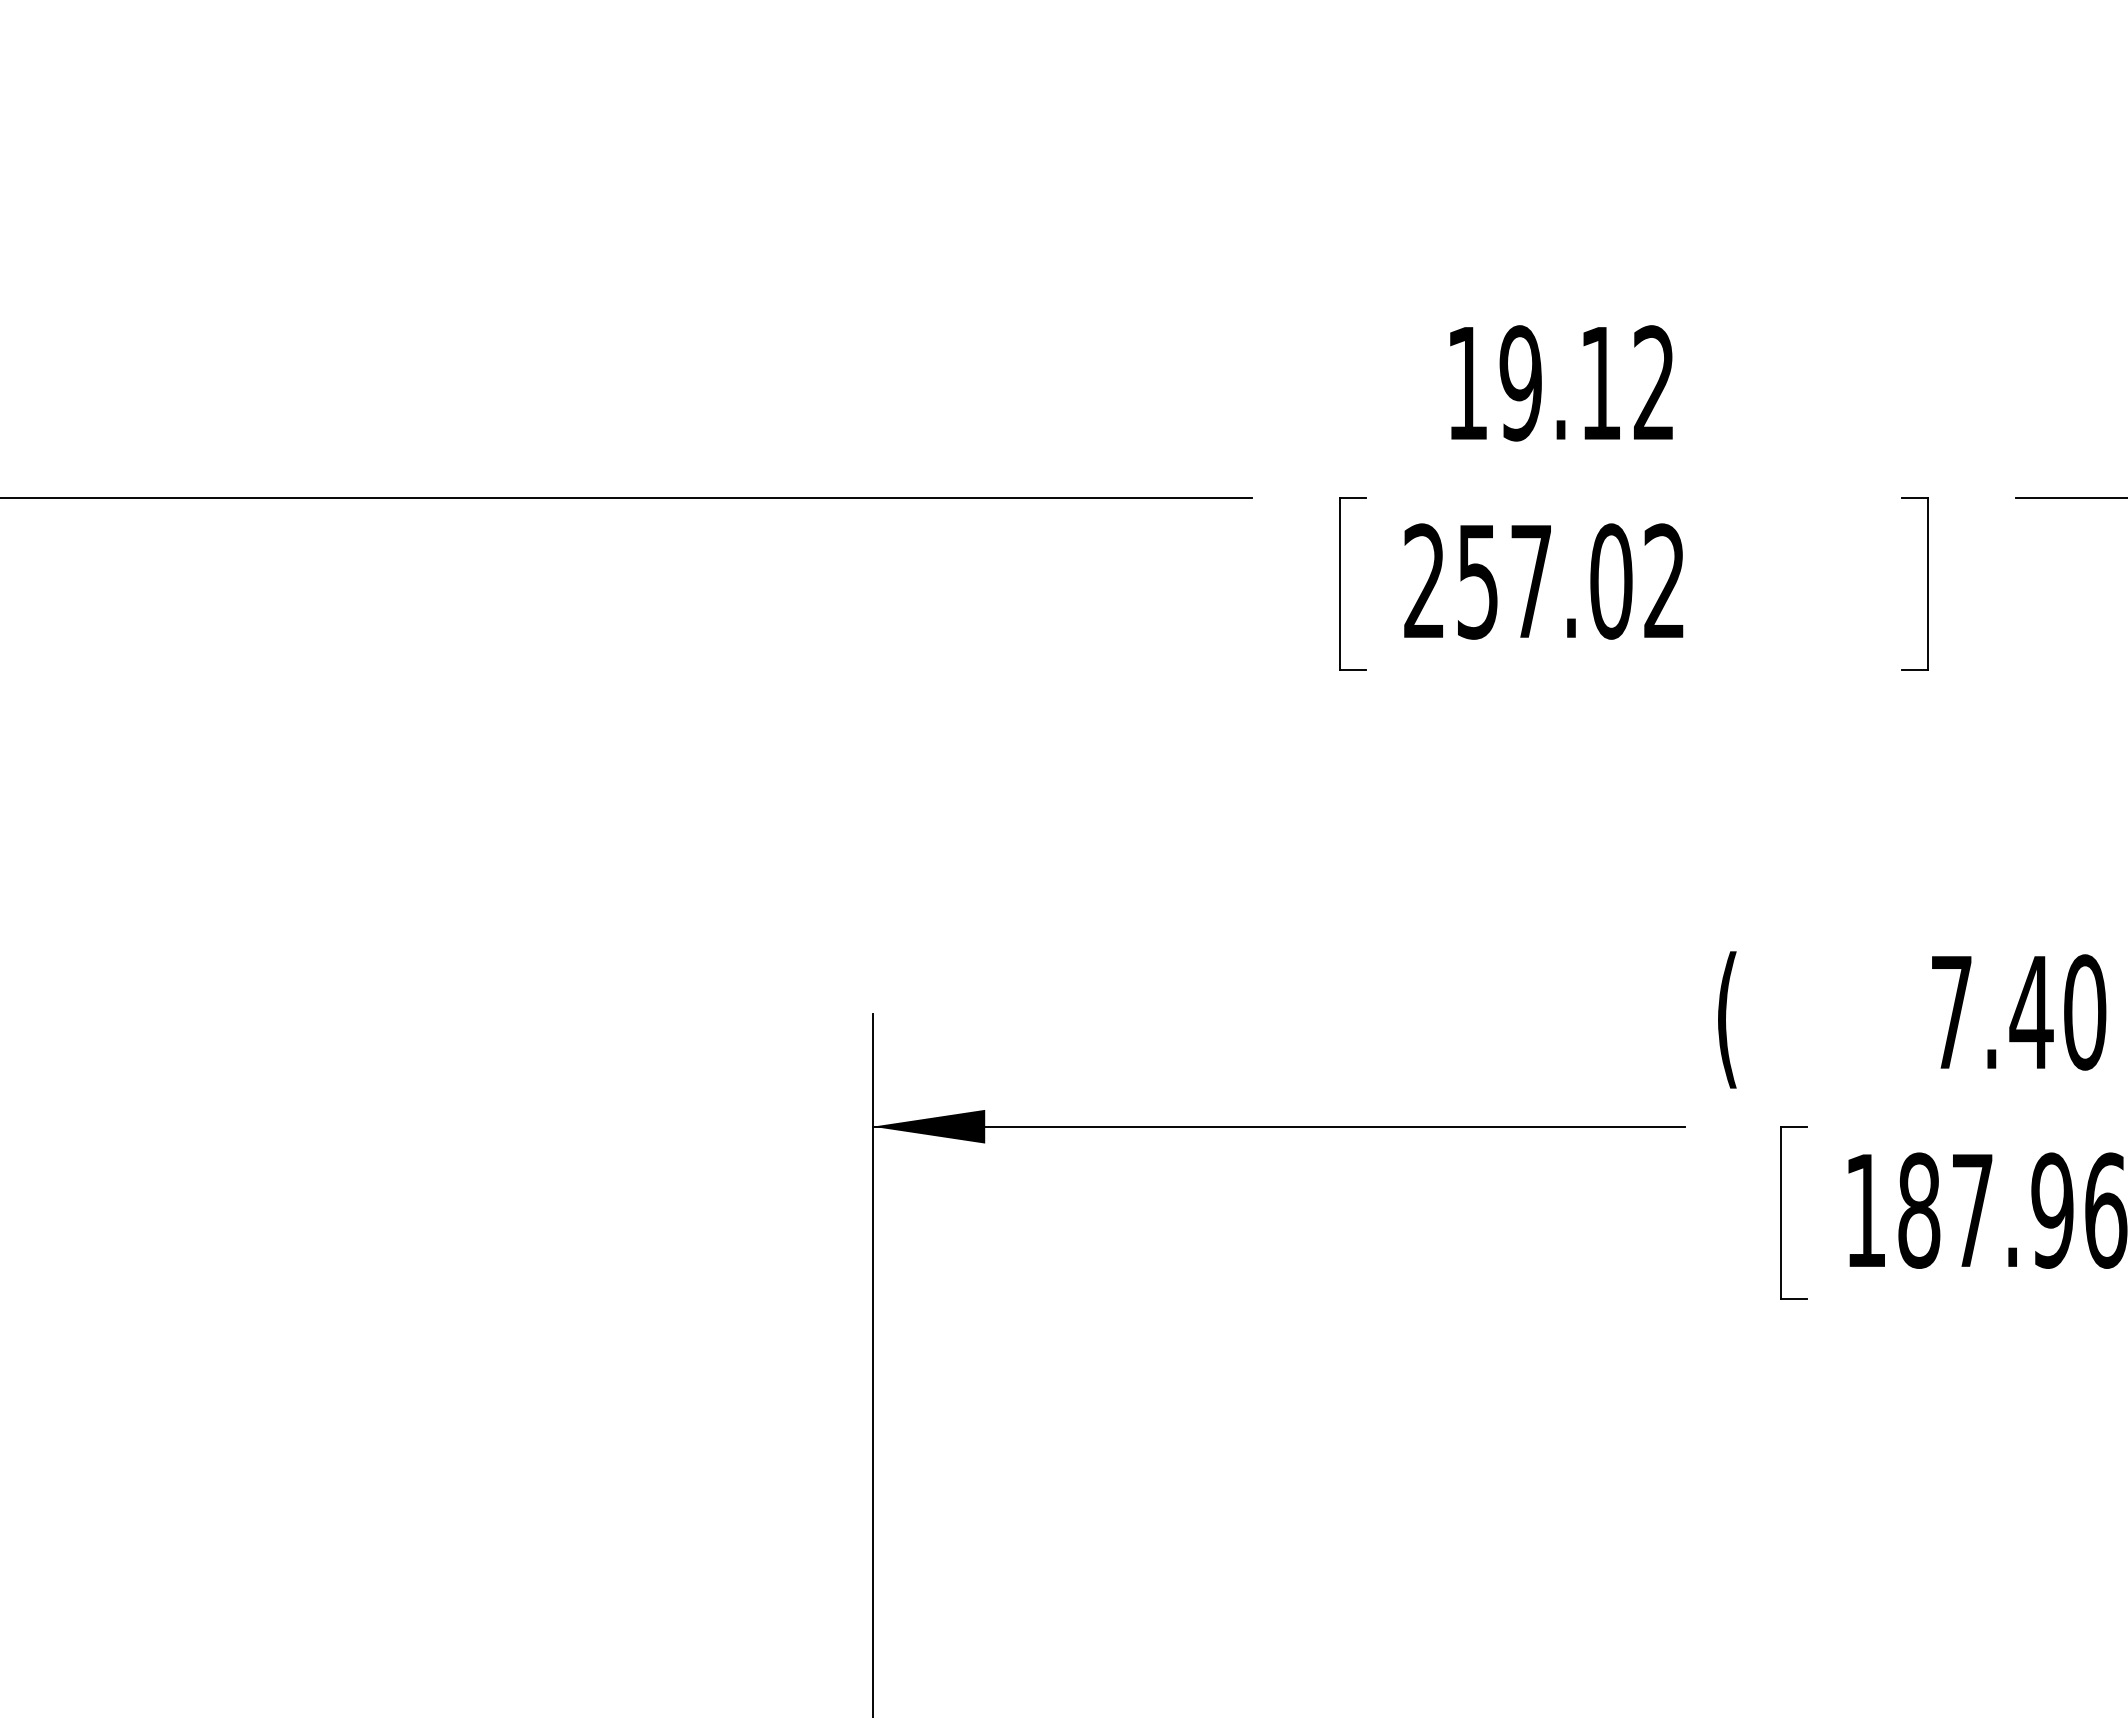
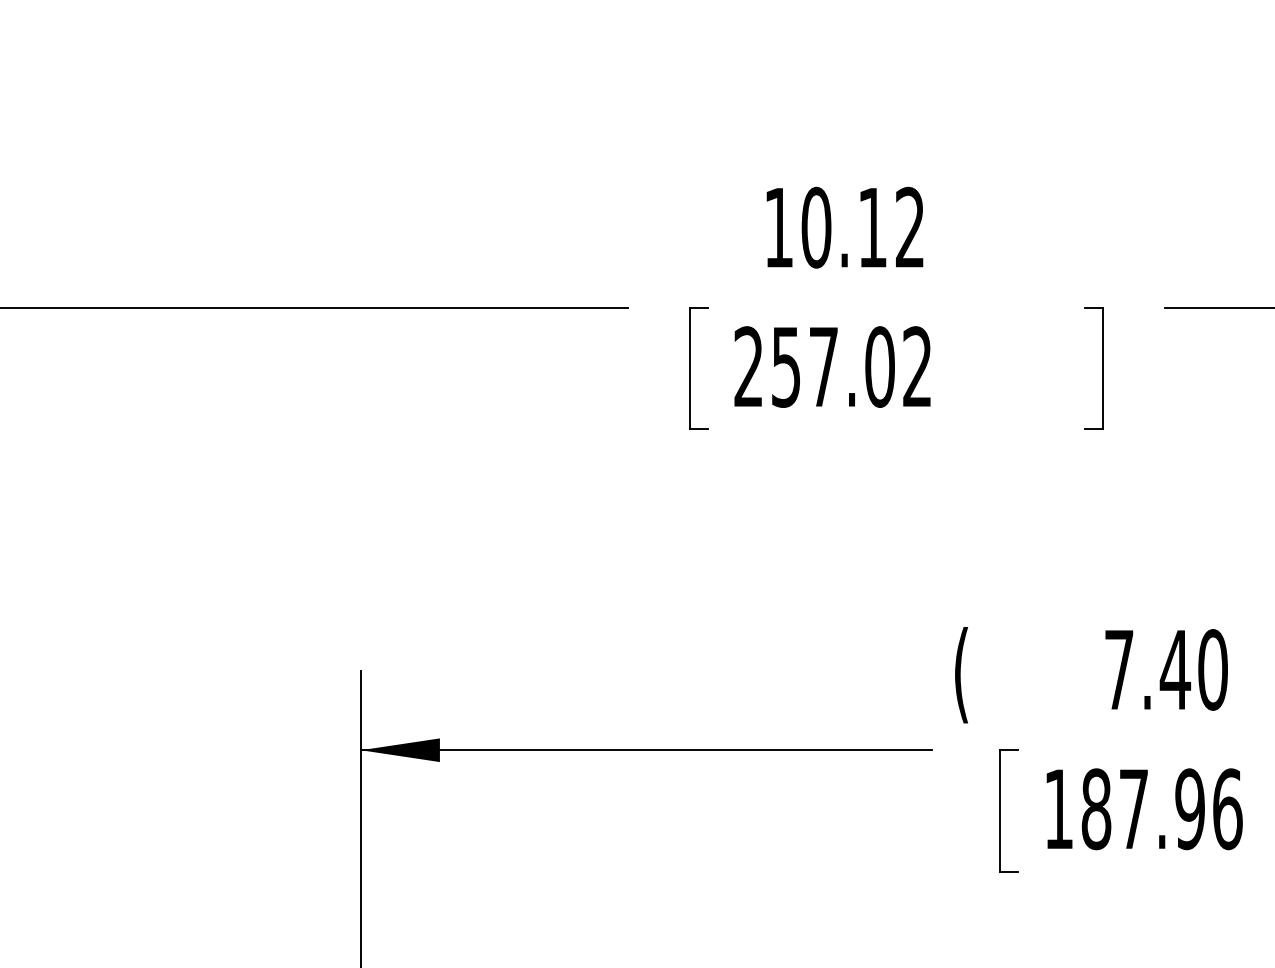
text: (1520, 383) -> (816, 227), 19.12 -> 10.12

